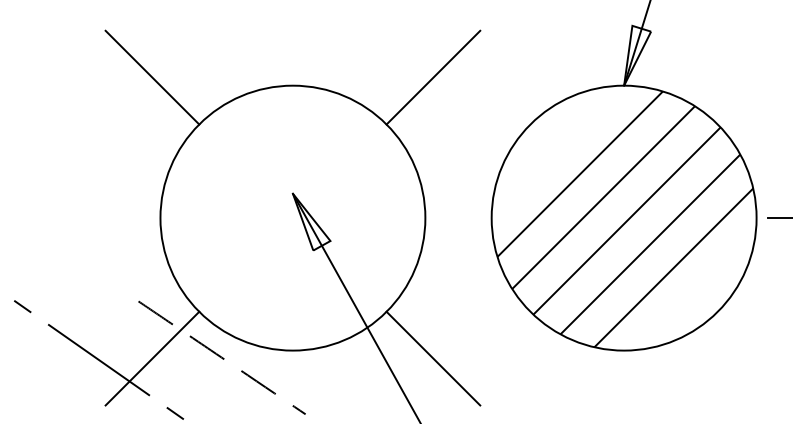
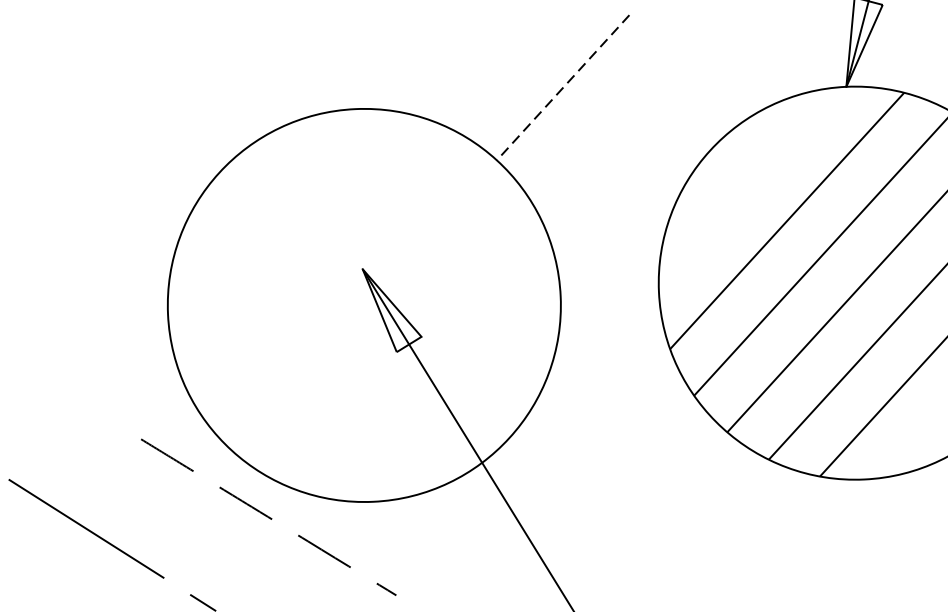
line: (152, 77) -> (146, 106), removed
line: (433, 78) -> (563, 89), solid -> dashed
line: (152, 358) -> (165, 522), removed
line: (433, 358) -> (582, 504), removed

